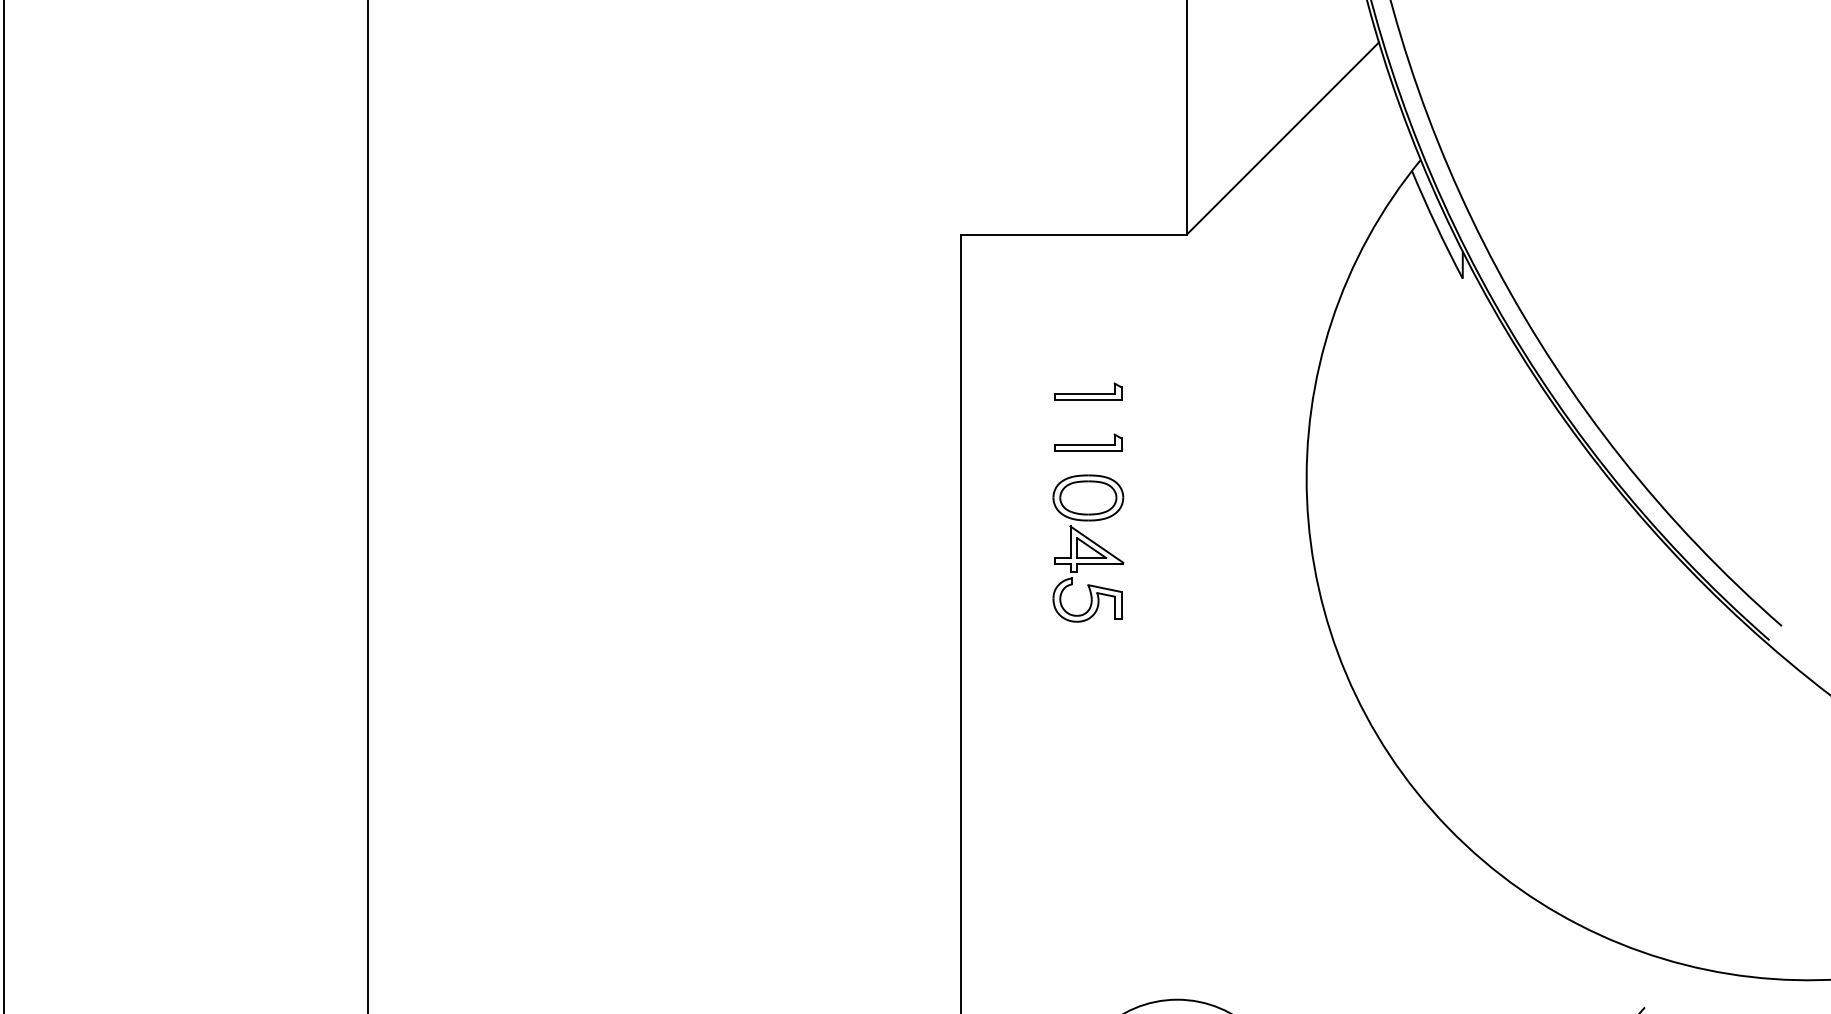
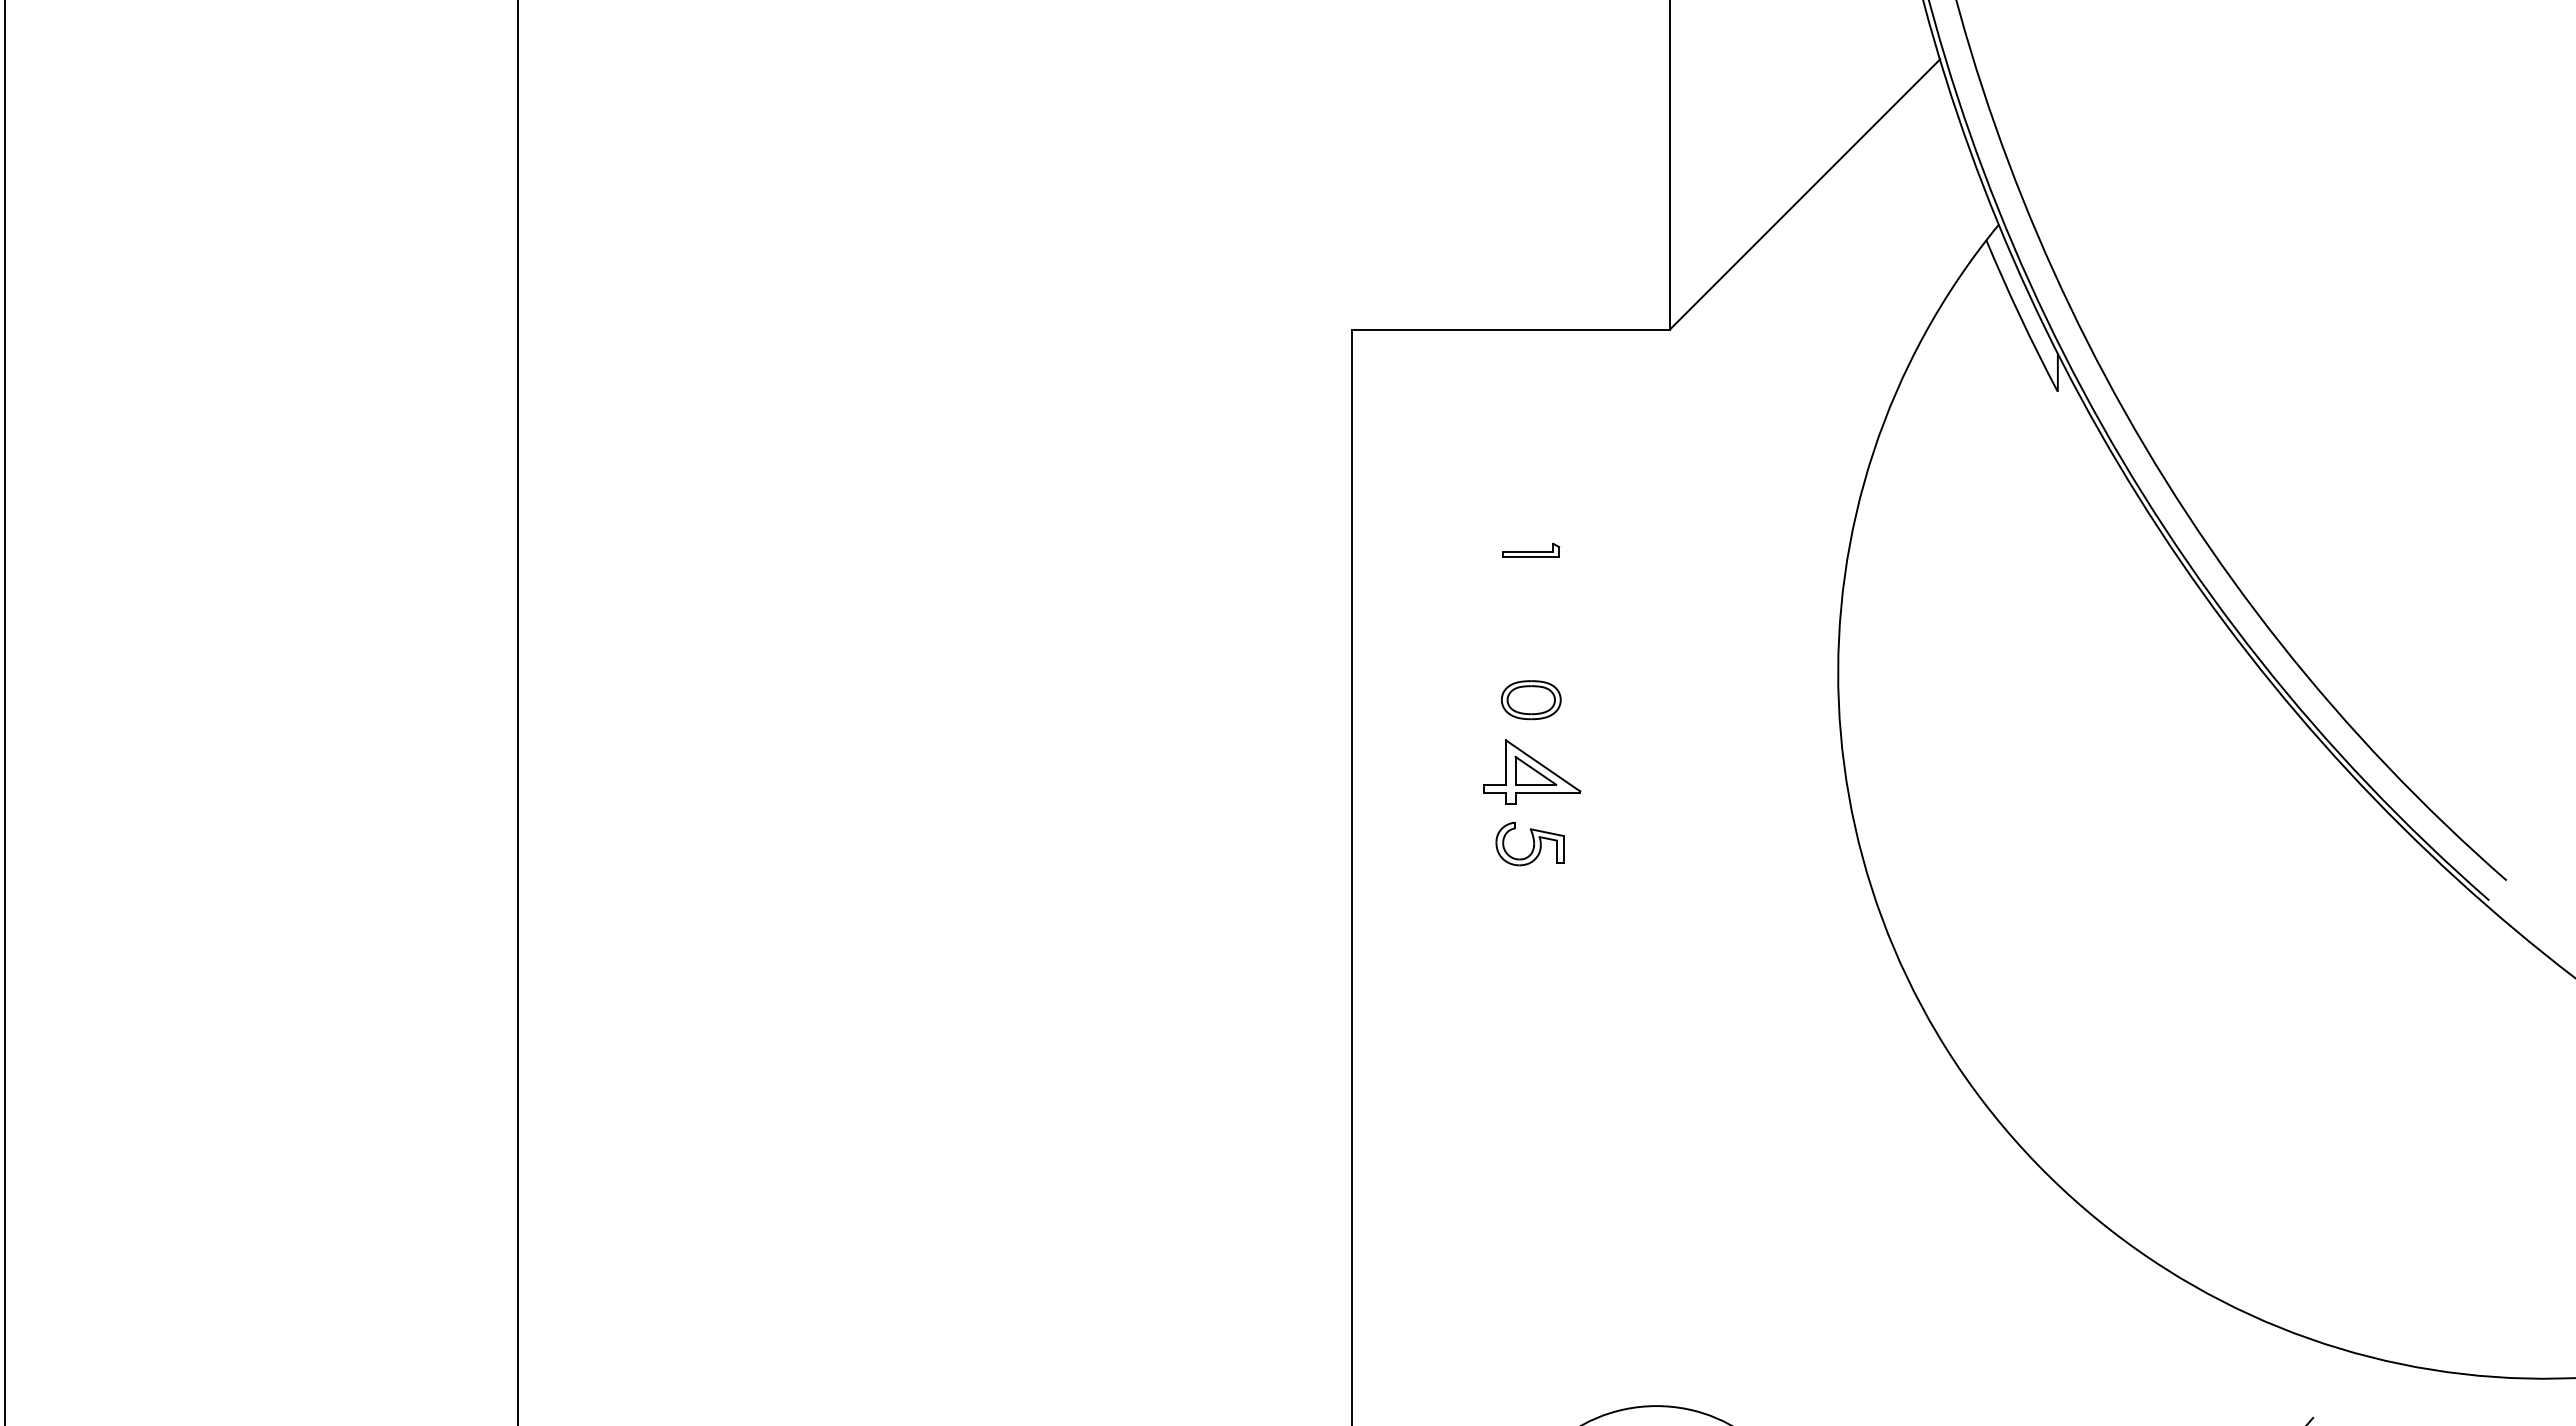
part: (1087, 391) -> (1530, 550), size x0.6
part: (1087, 442) -> (1530, 622), removed
part: (1088, 497) -> (1531, 699), size x0.6
part: (1087, 599) -> (1529, 843), size x0.7

